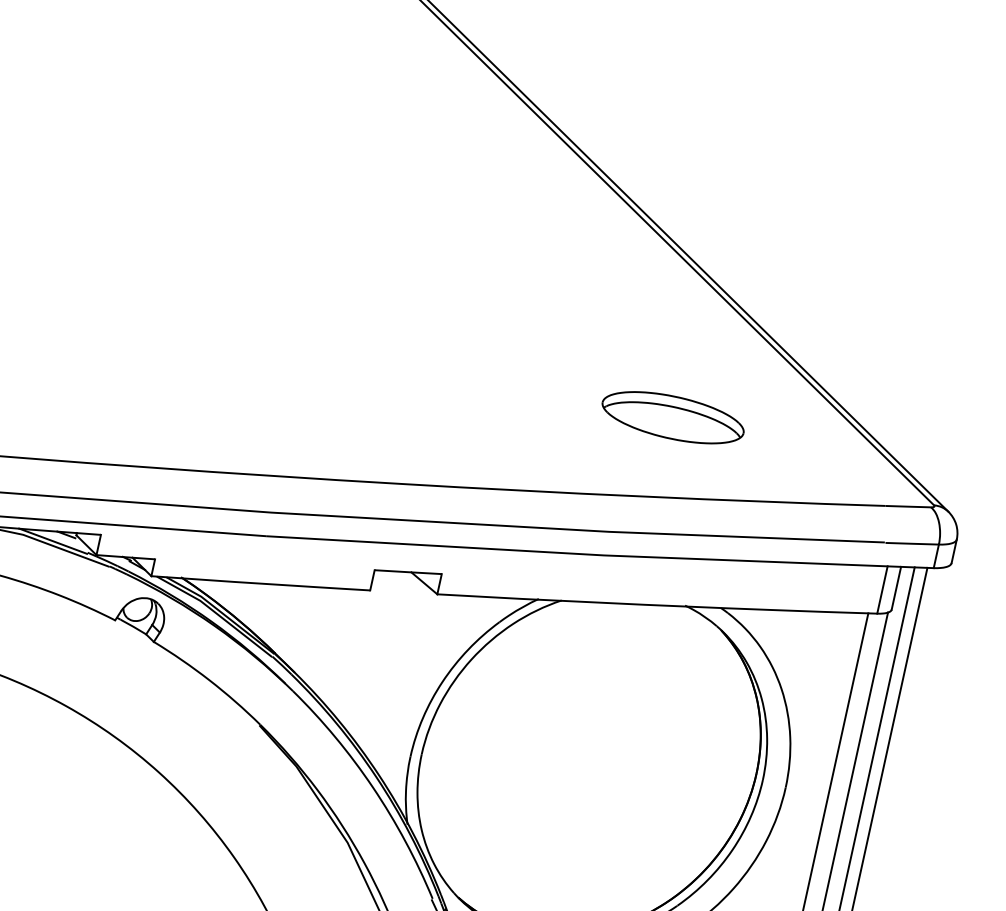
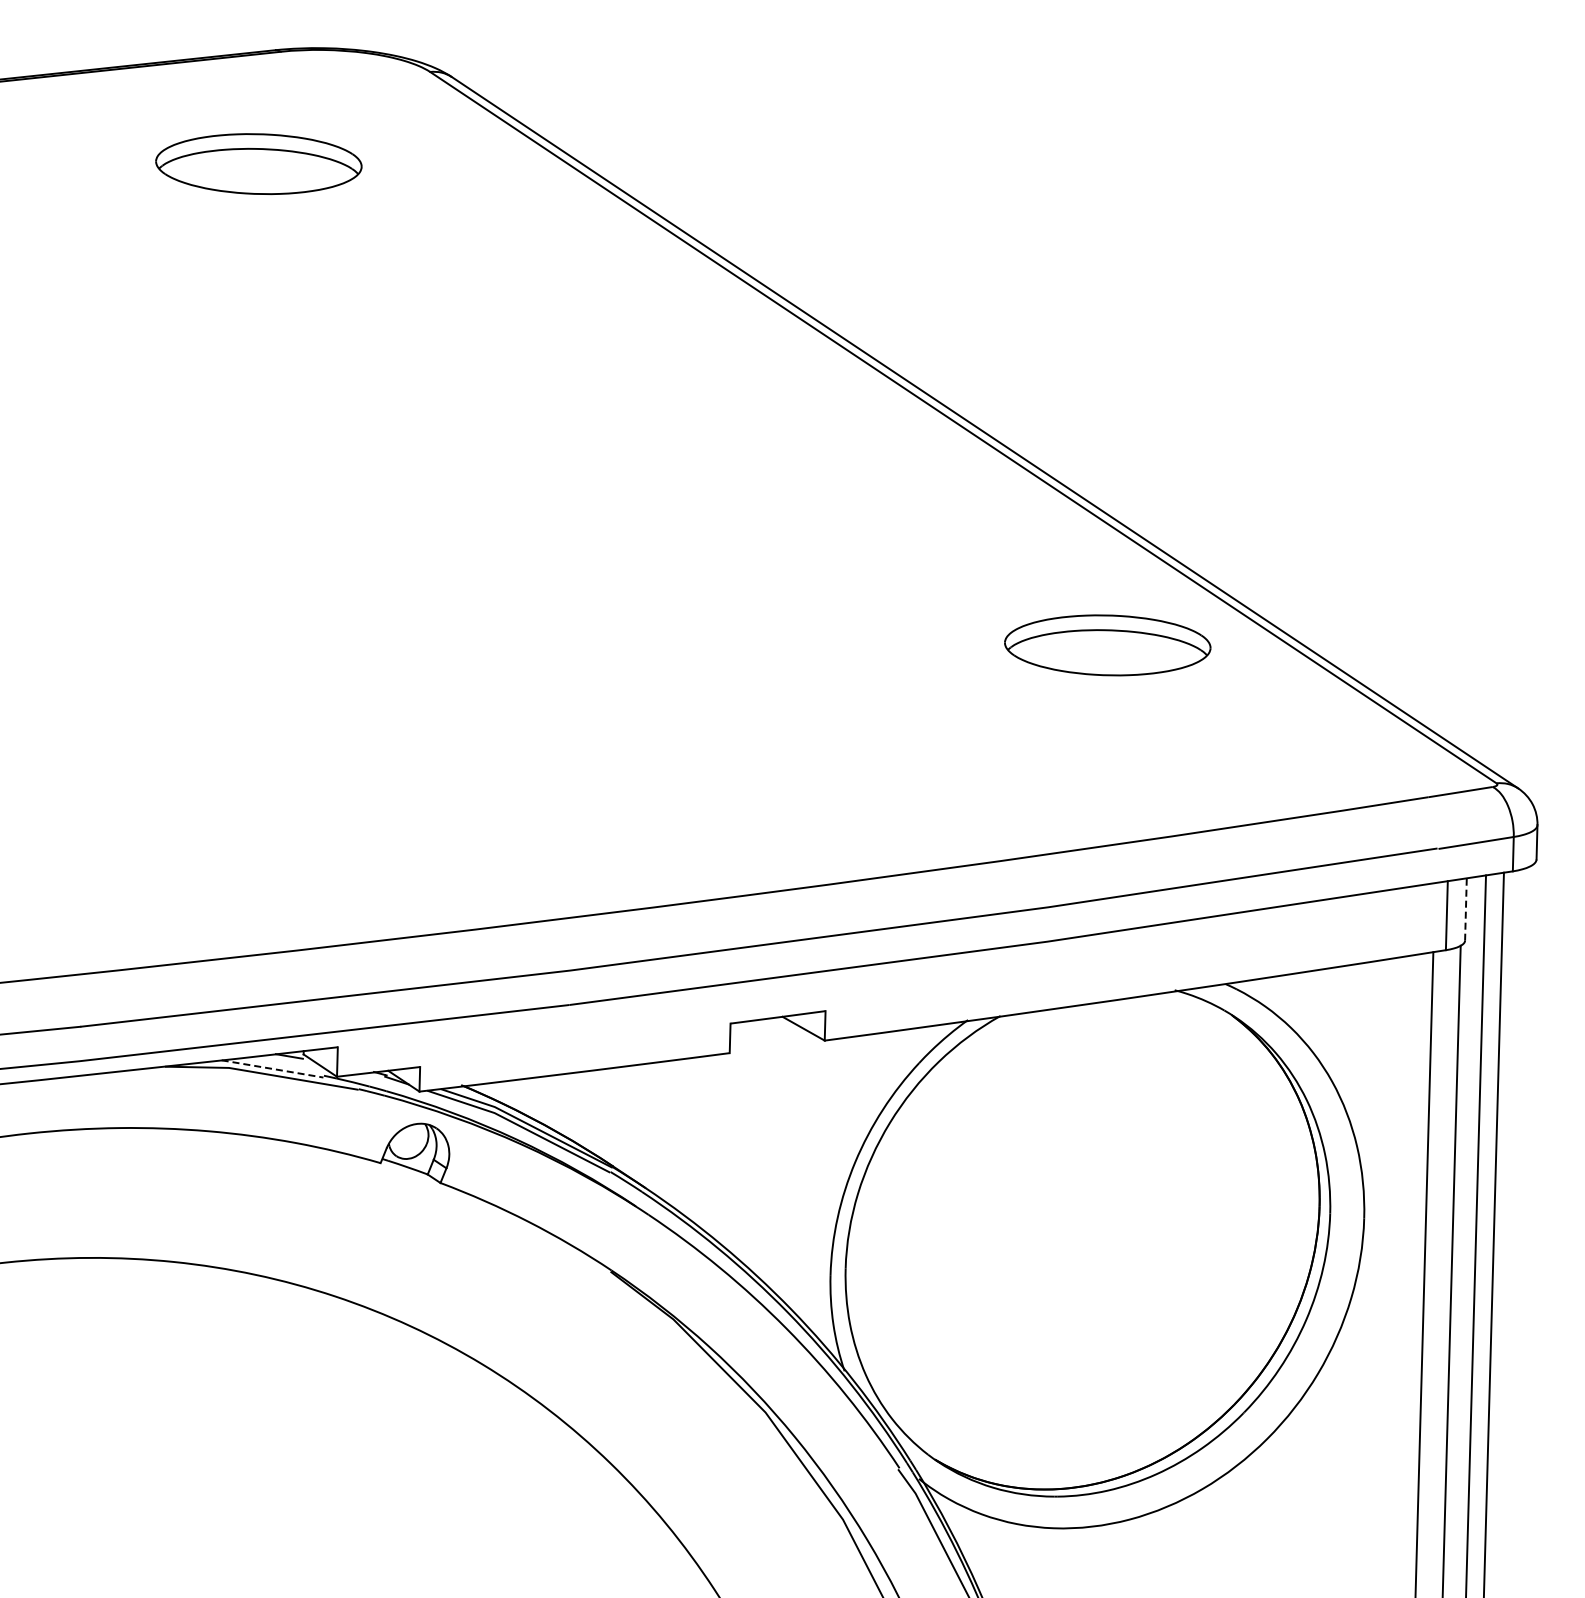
part: (672, 417) -> (1107, 645), moved
line: (53, 540) -> (272, 1068), solid -> dashed
line: (896, 588) -> (1465, 909), solid -> dashed

